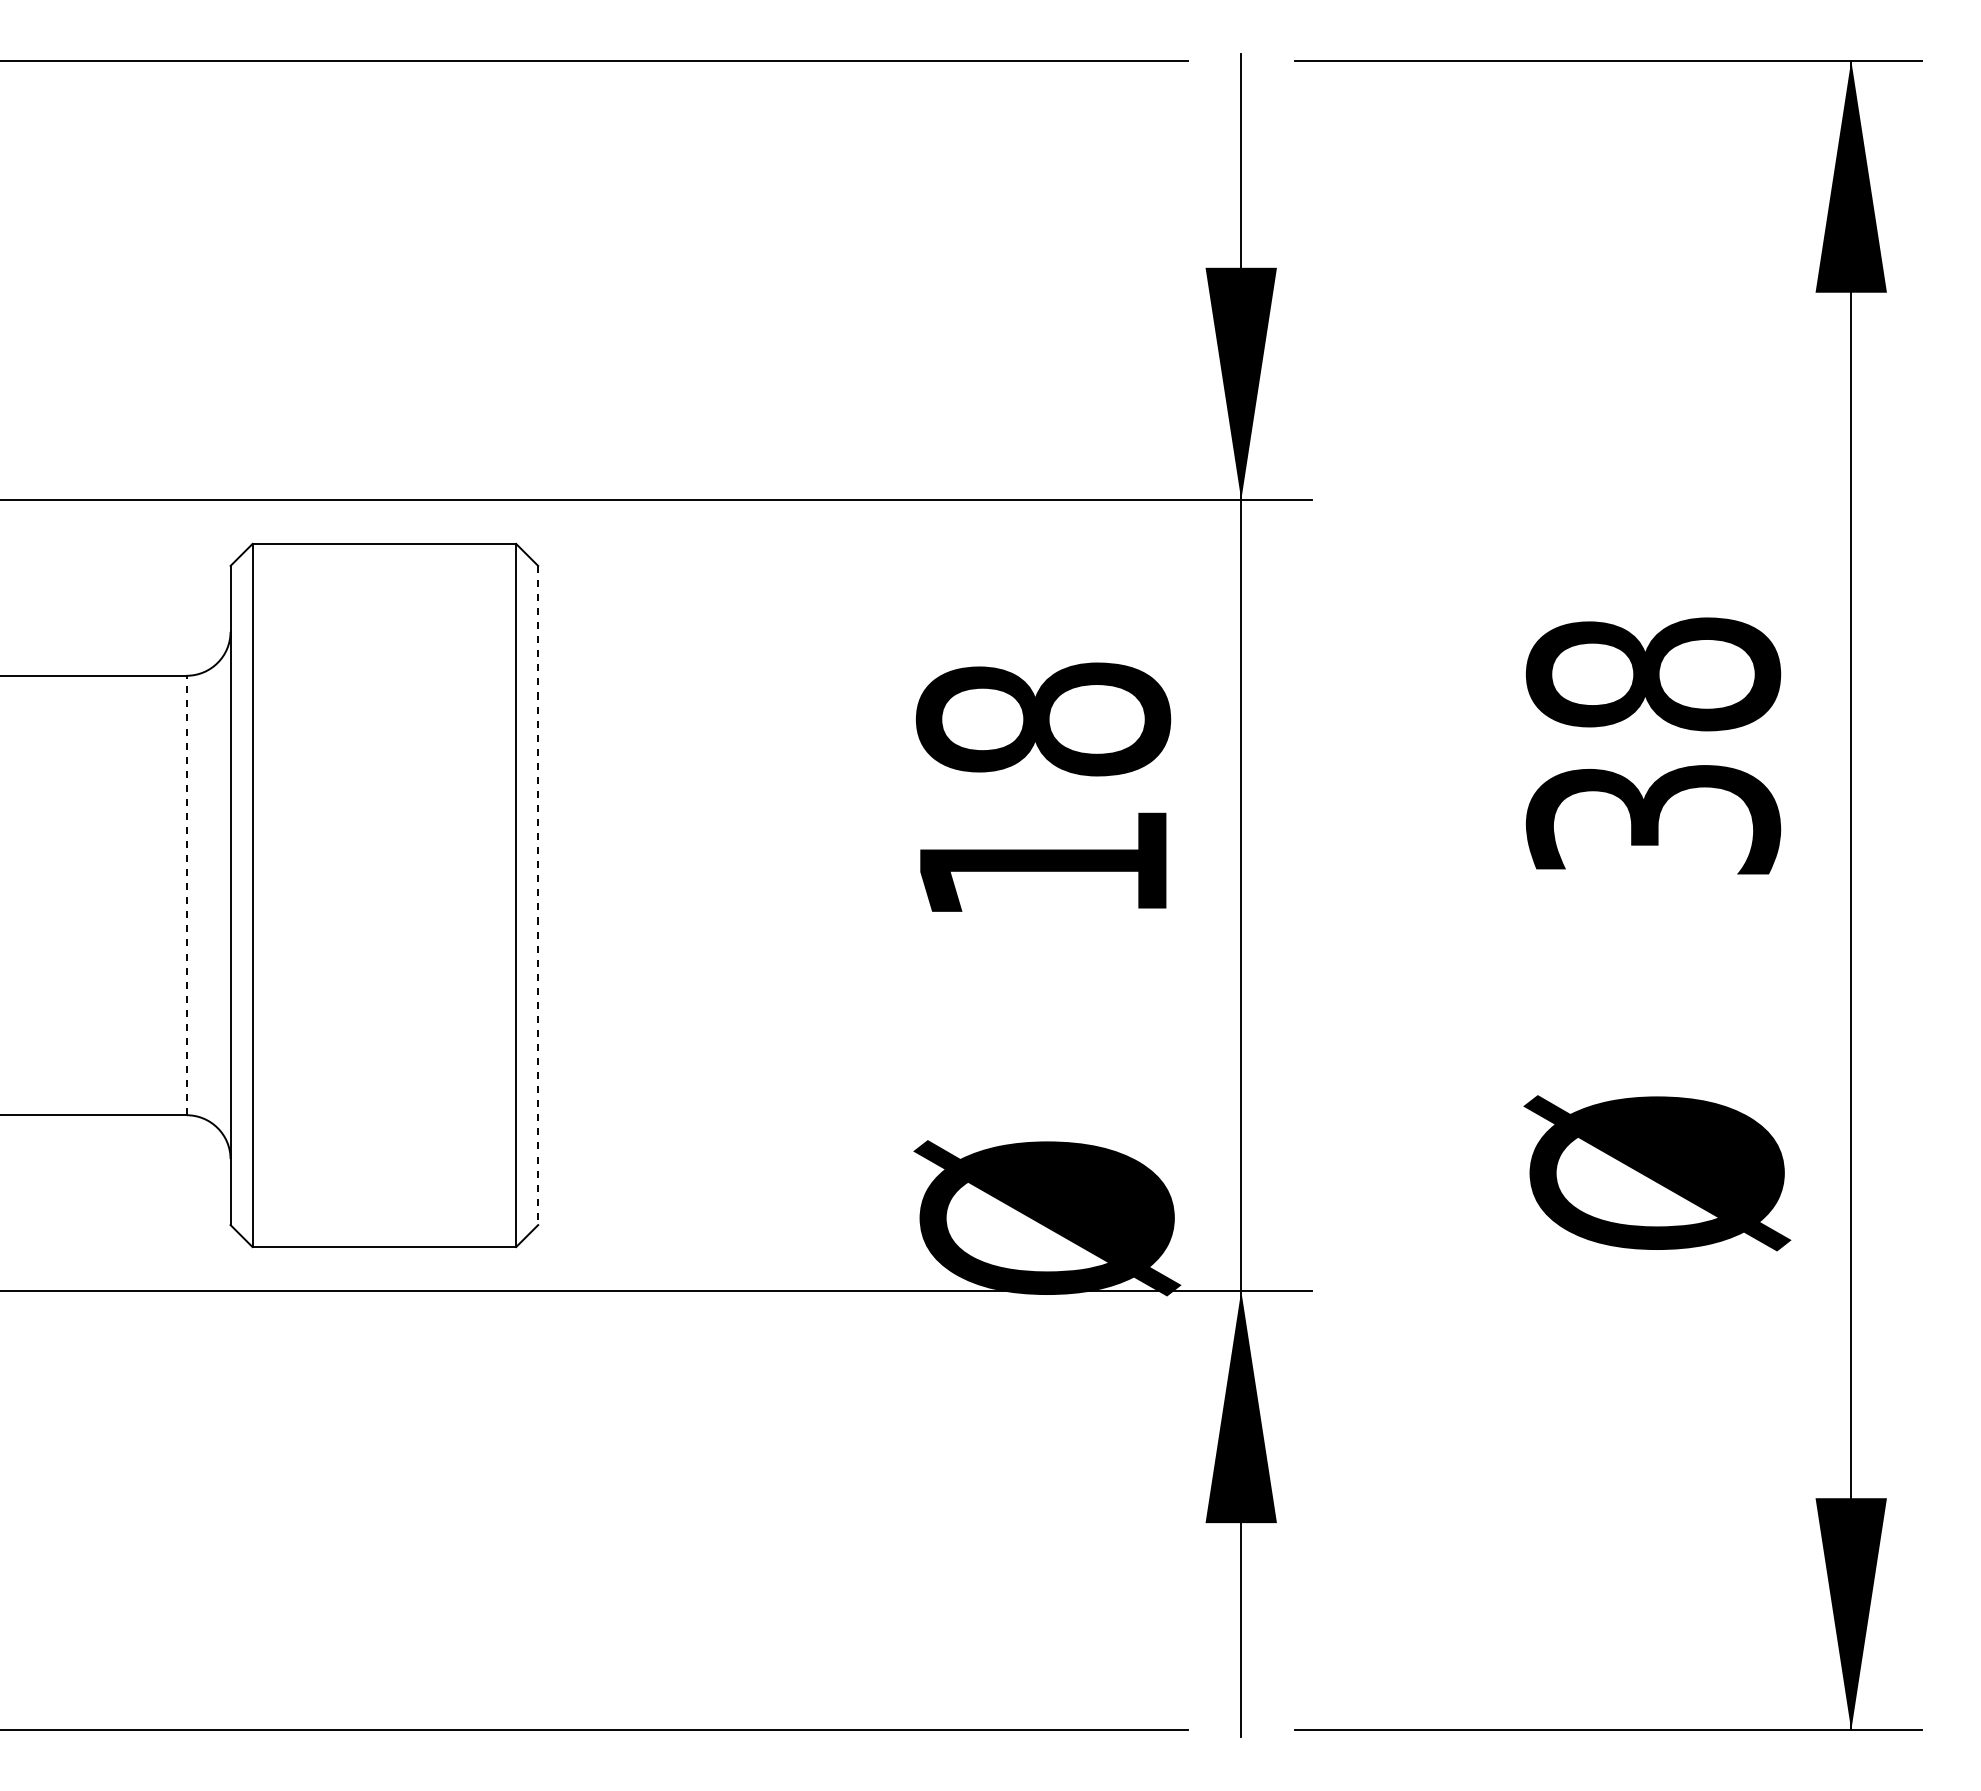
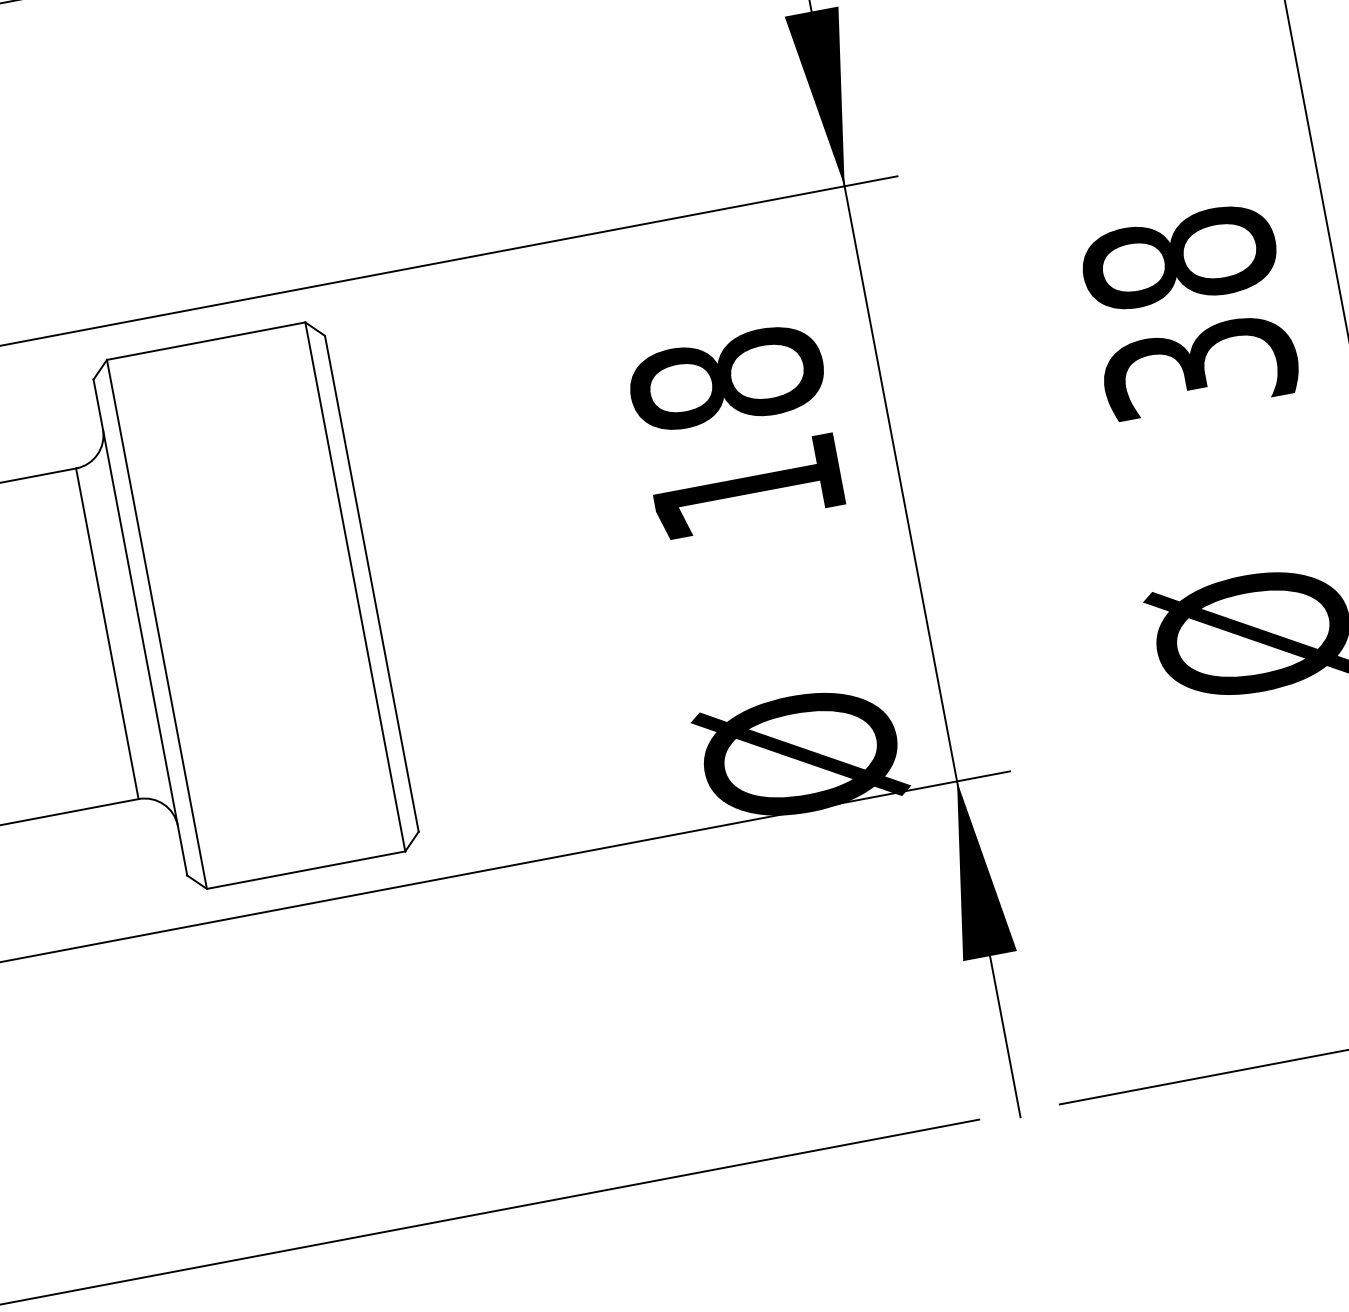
line: (186, 895) -> (107, 633), dashed -> solid
line: (538, 895) -> (372, 583), dashed -> solid

